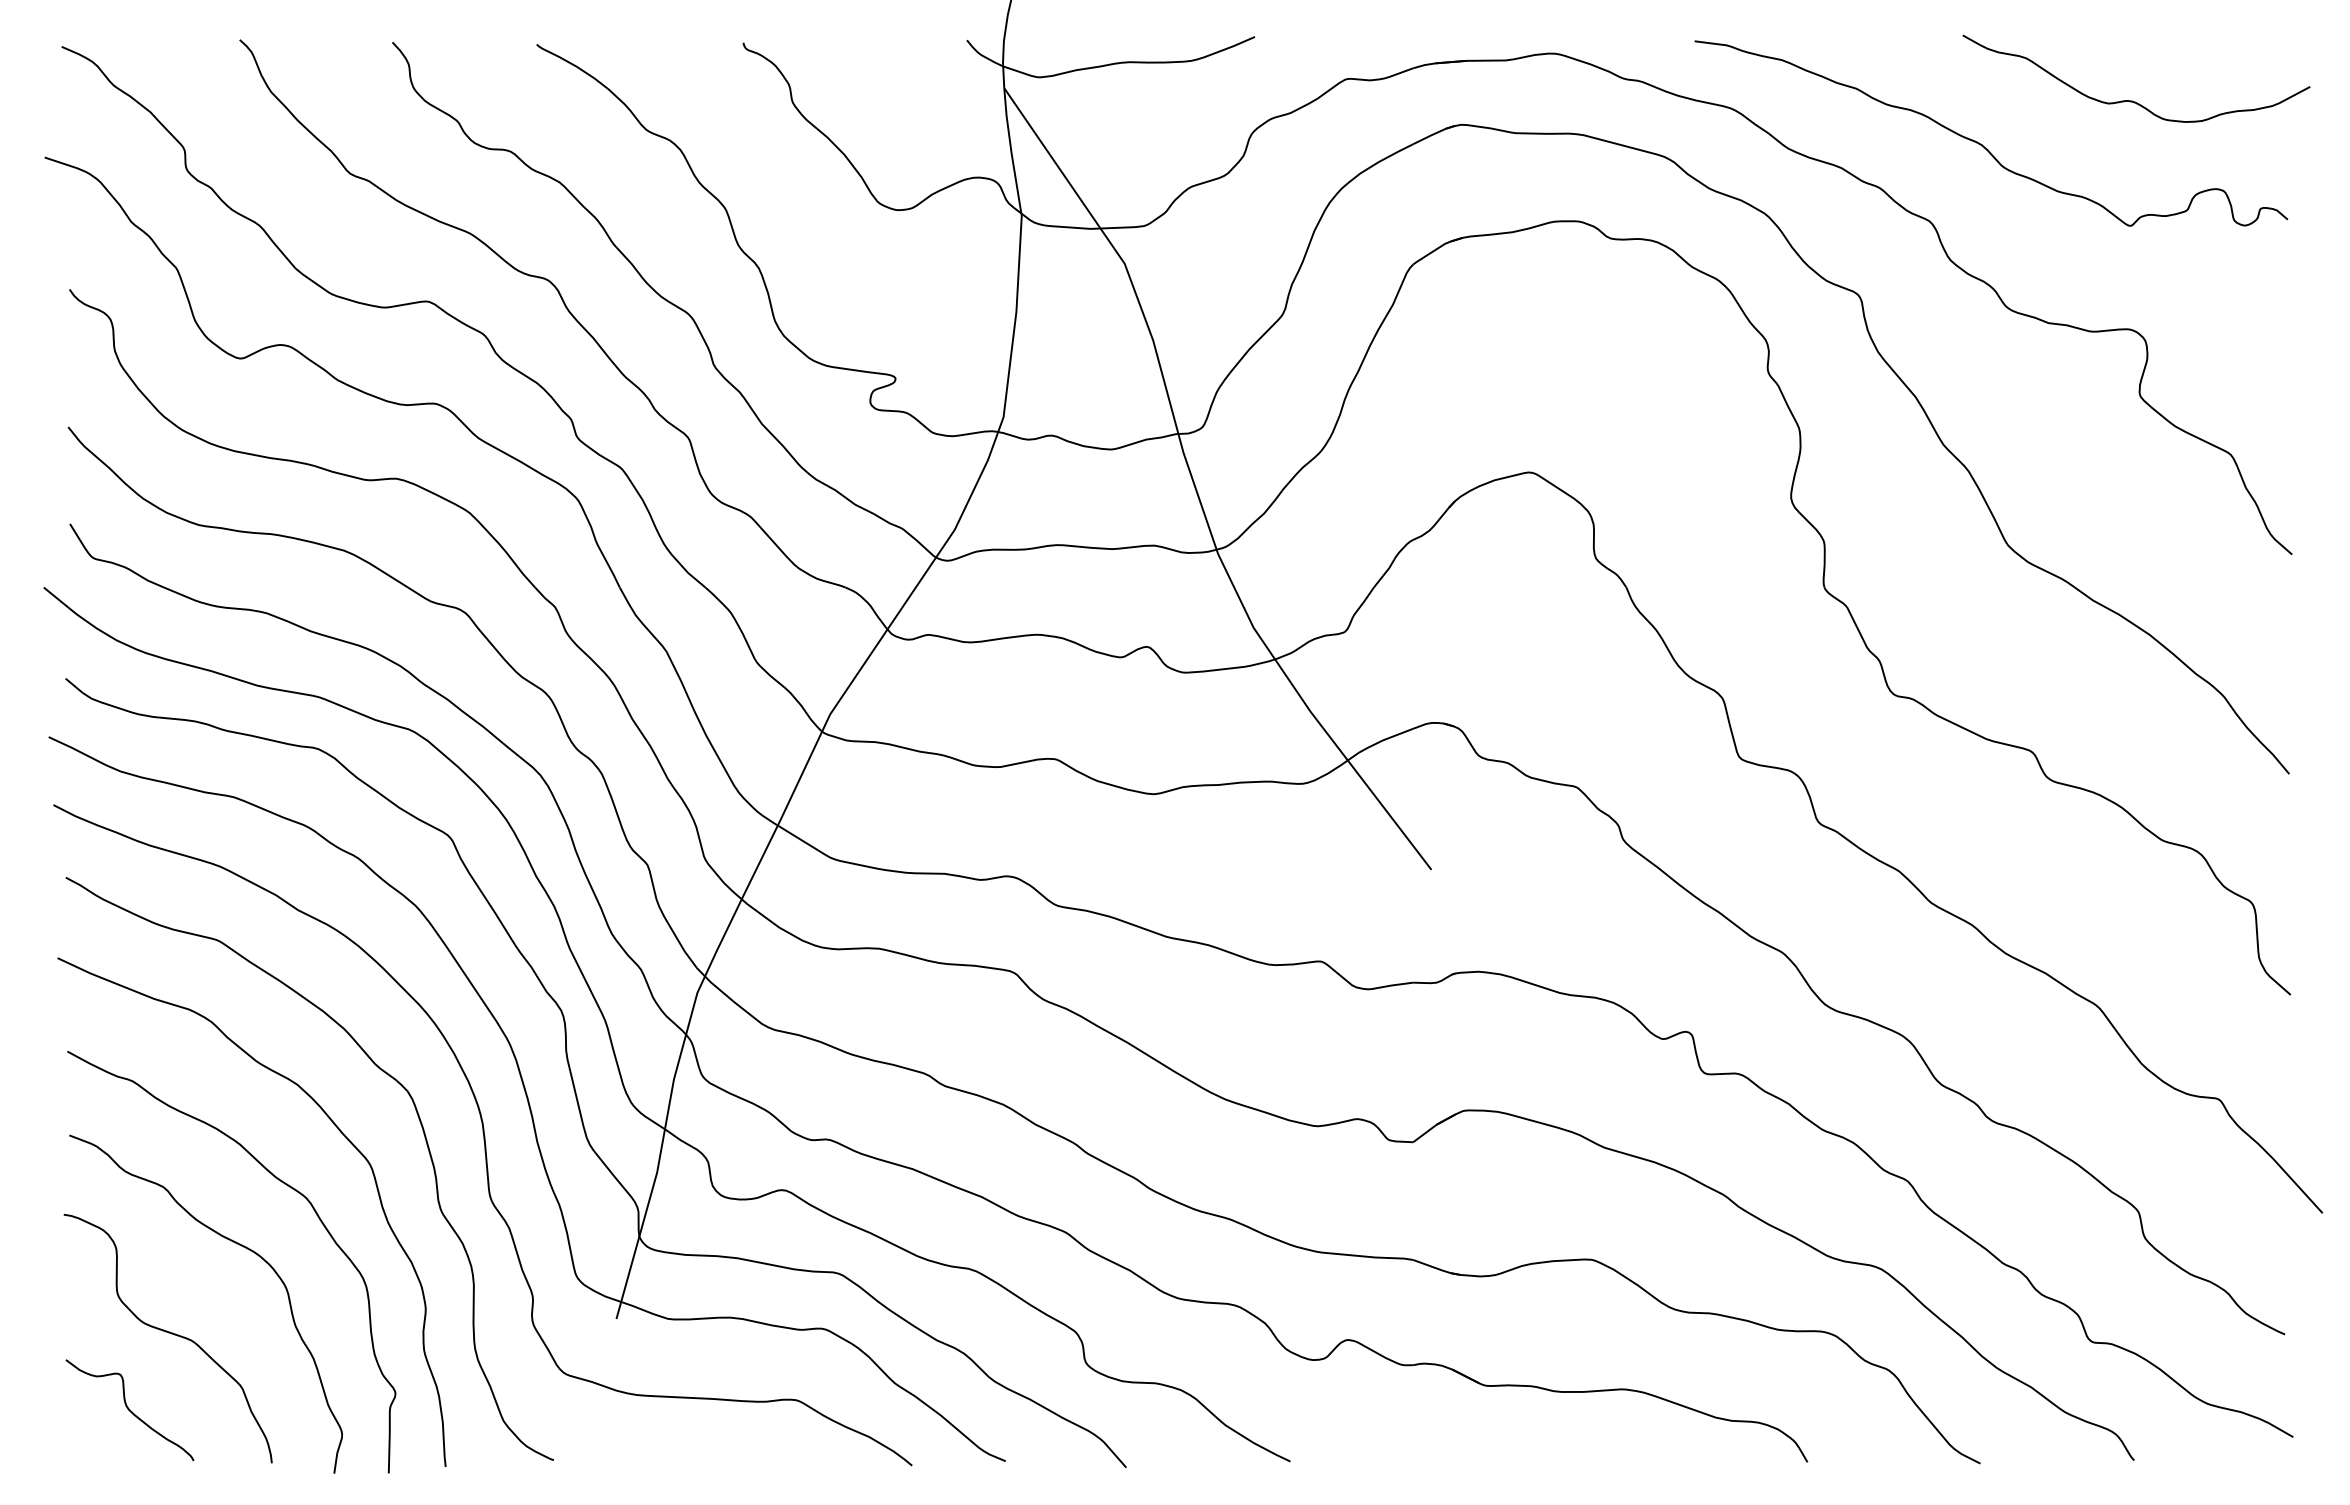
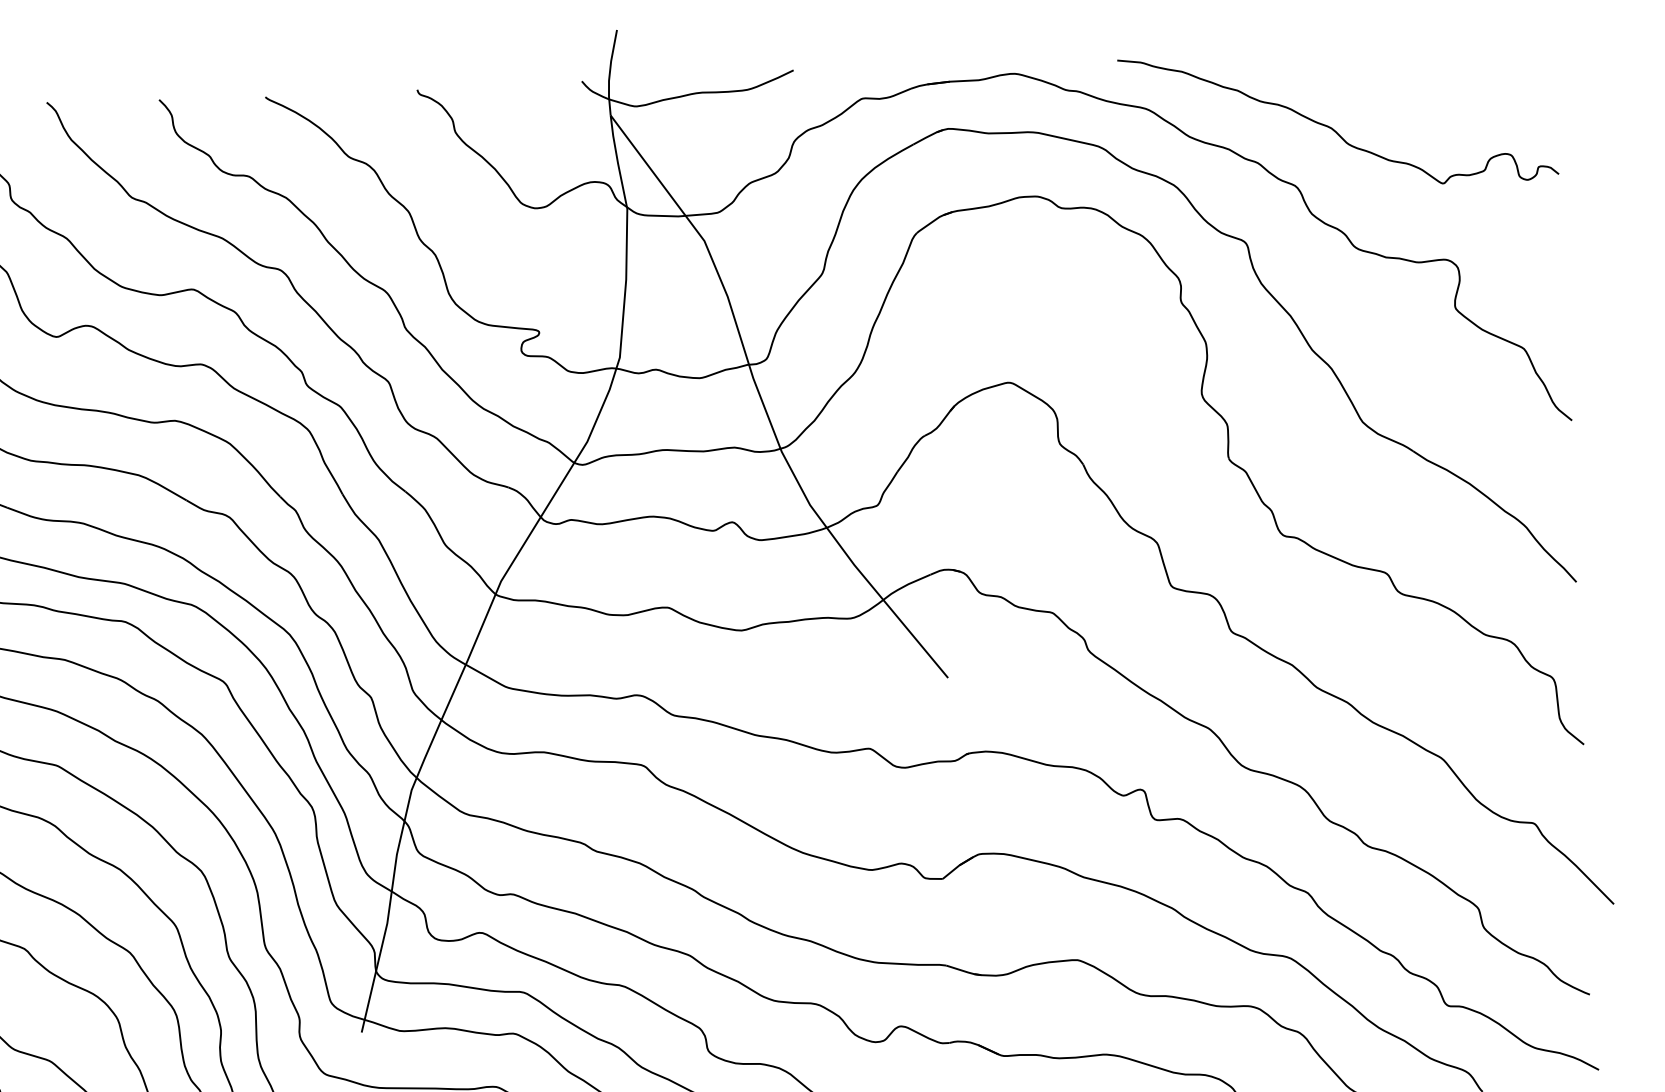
curve: (2132, 100) -> (1441, 91), removed

